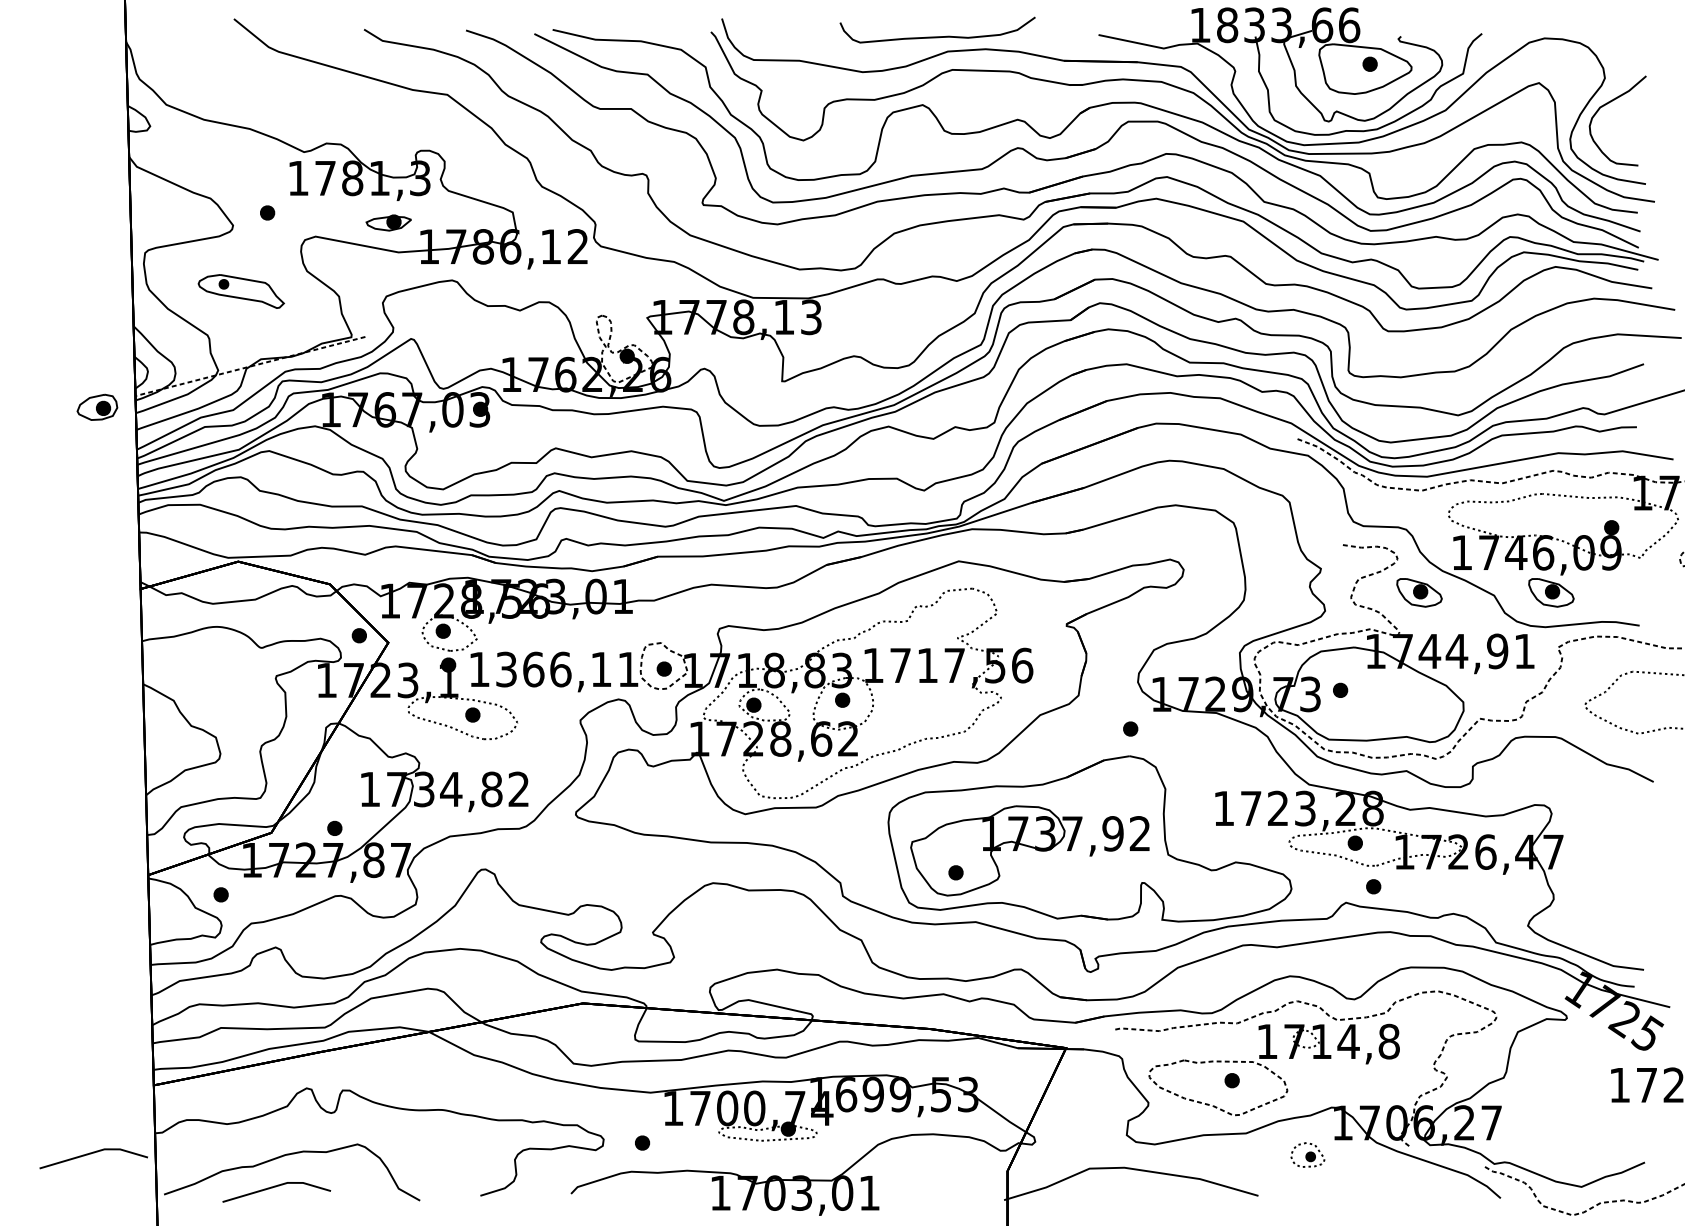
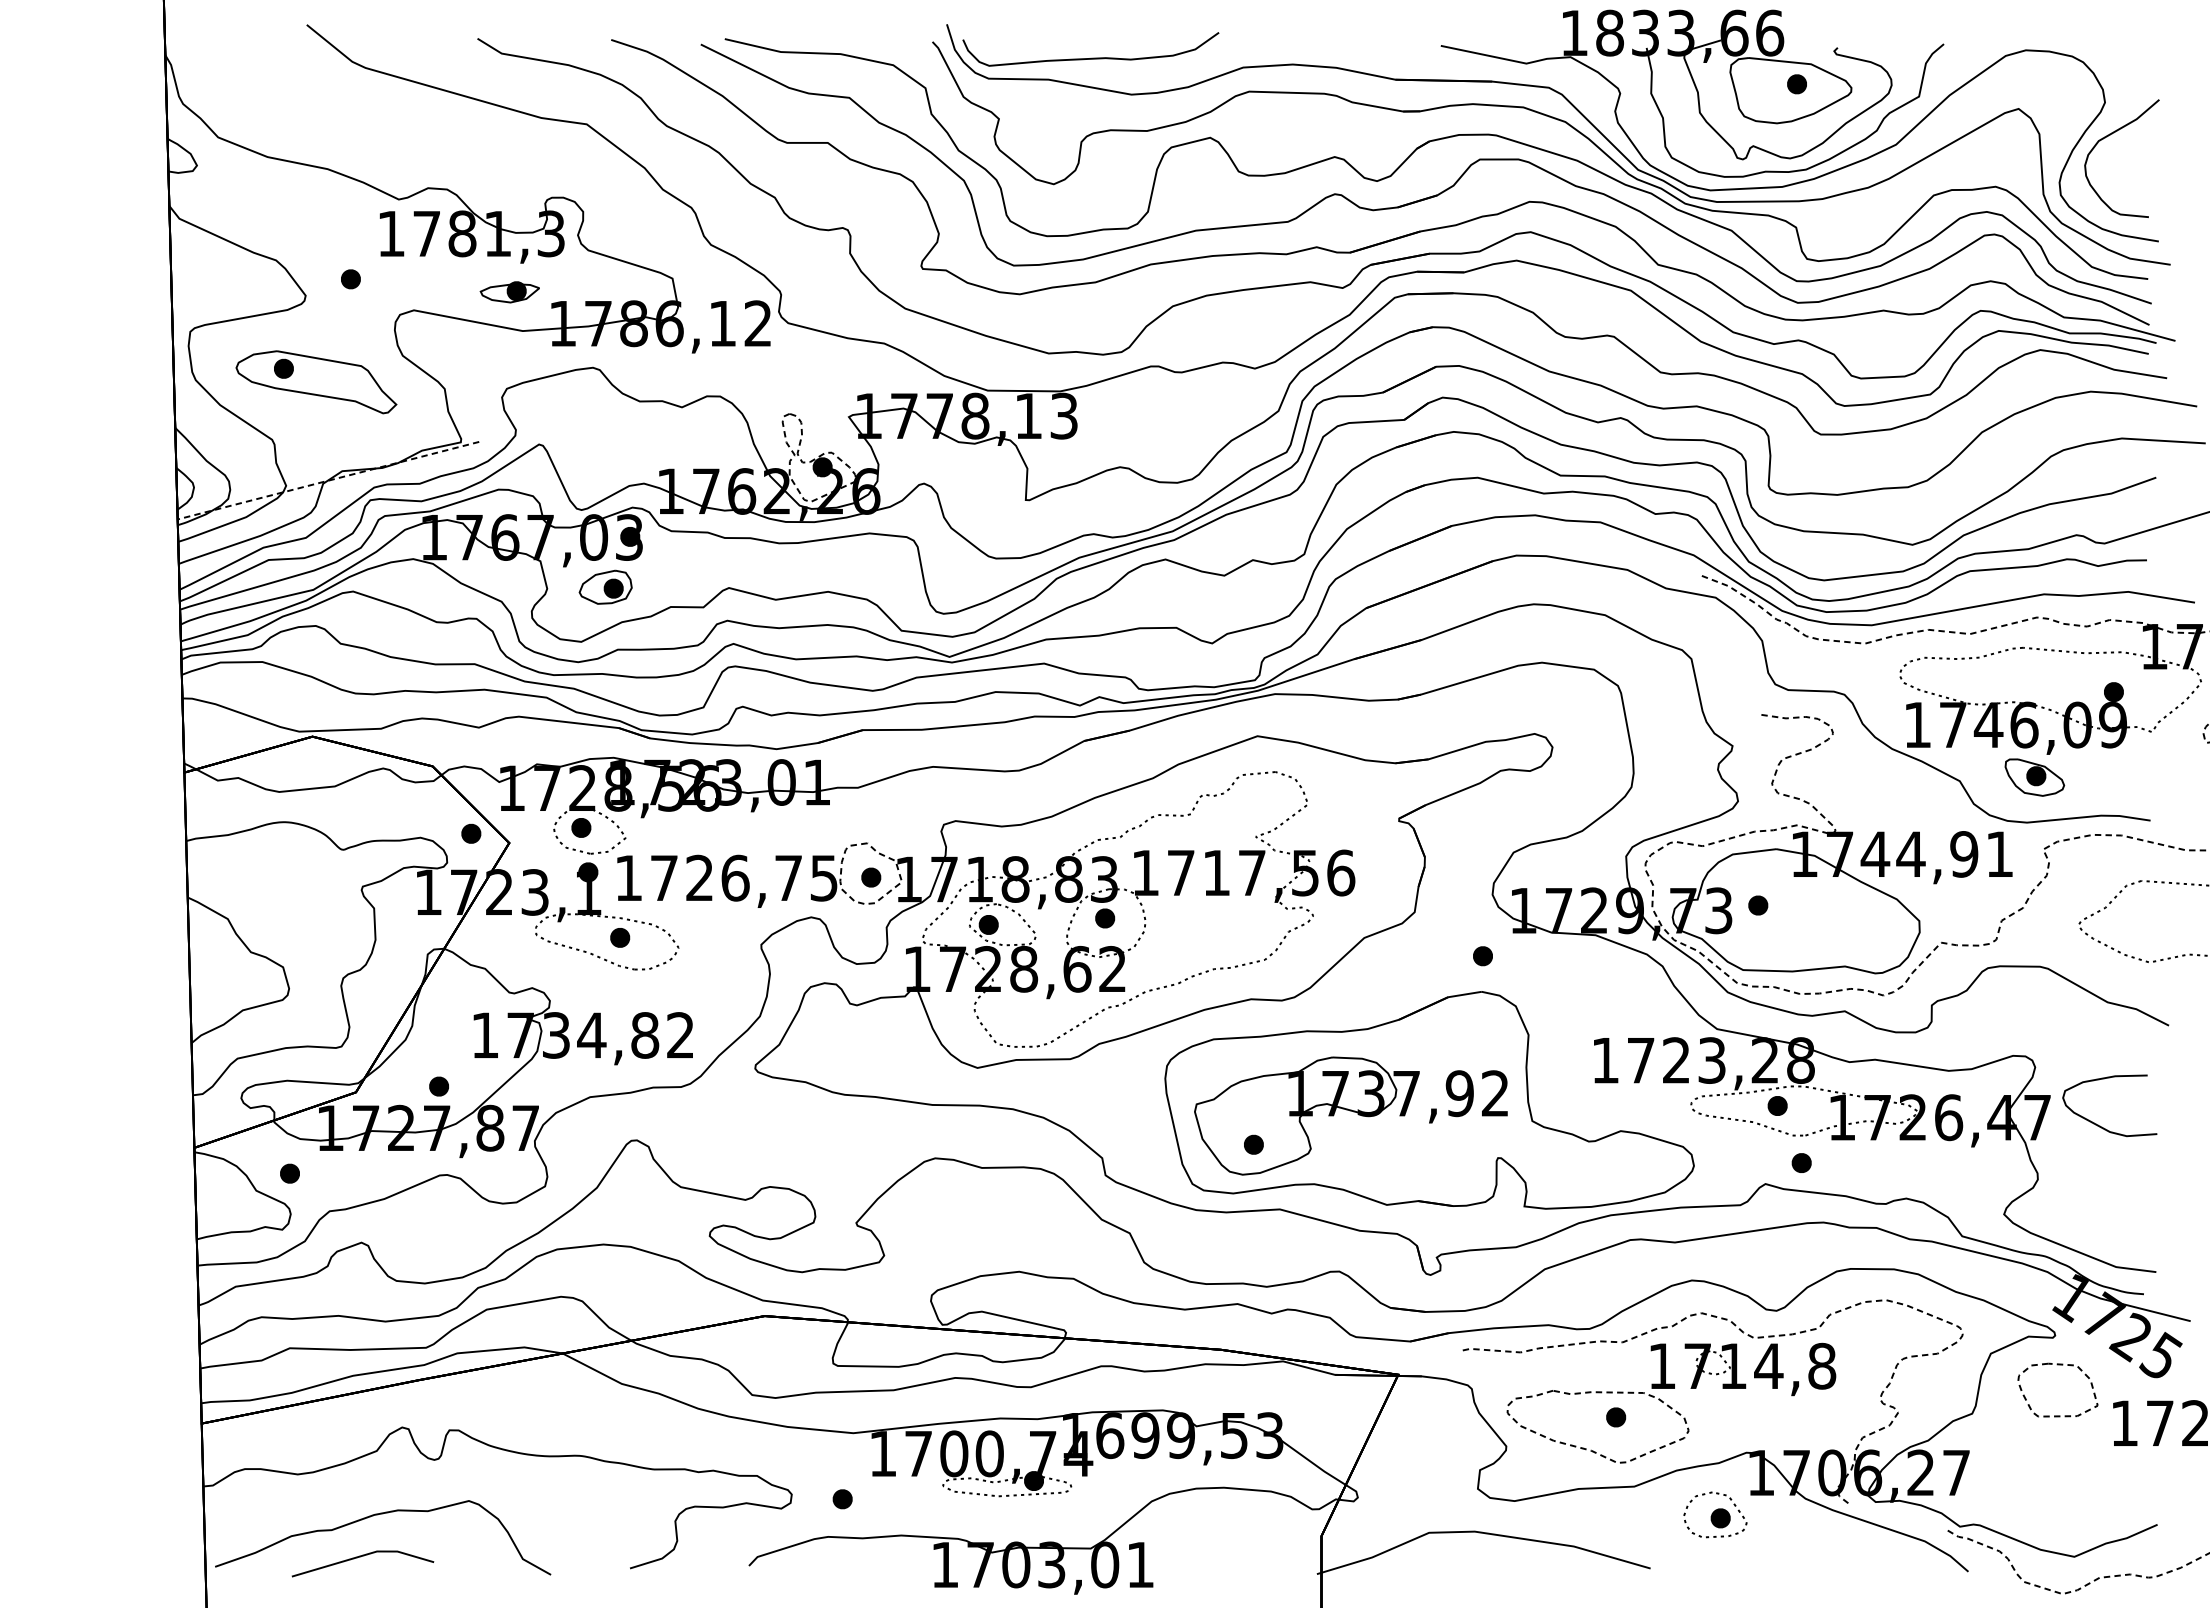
curve: (938, 36) -> (1091, 57), moved
part: (241, 291) -> (316, 382), size x1.43
part: (97, 406) -> (605, 586), moved
part: (1419, 592) -> (1861, 777), removed
text: (567, 669) -> (744, 877), 1366,11 -> 1726,75
curve: (1601, 858) -> (2100, 1125), added
part: (1568, 1041) -> (2057, 1365), added
line: (91, 1153) -> (120, 1513), removed
part: (1307, 1154) -> (1715, 1514), size x1.43

